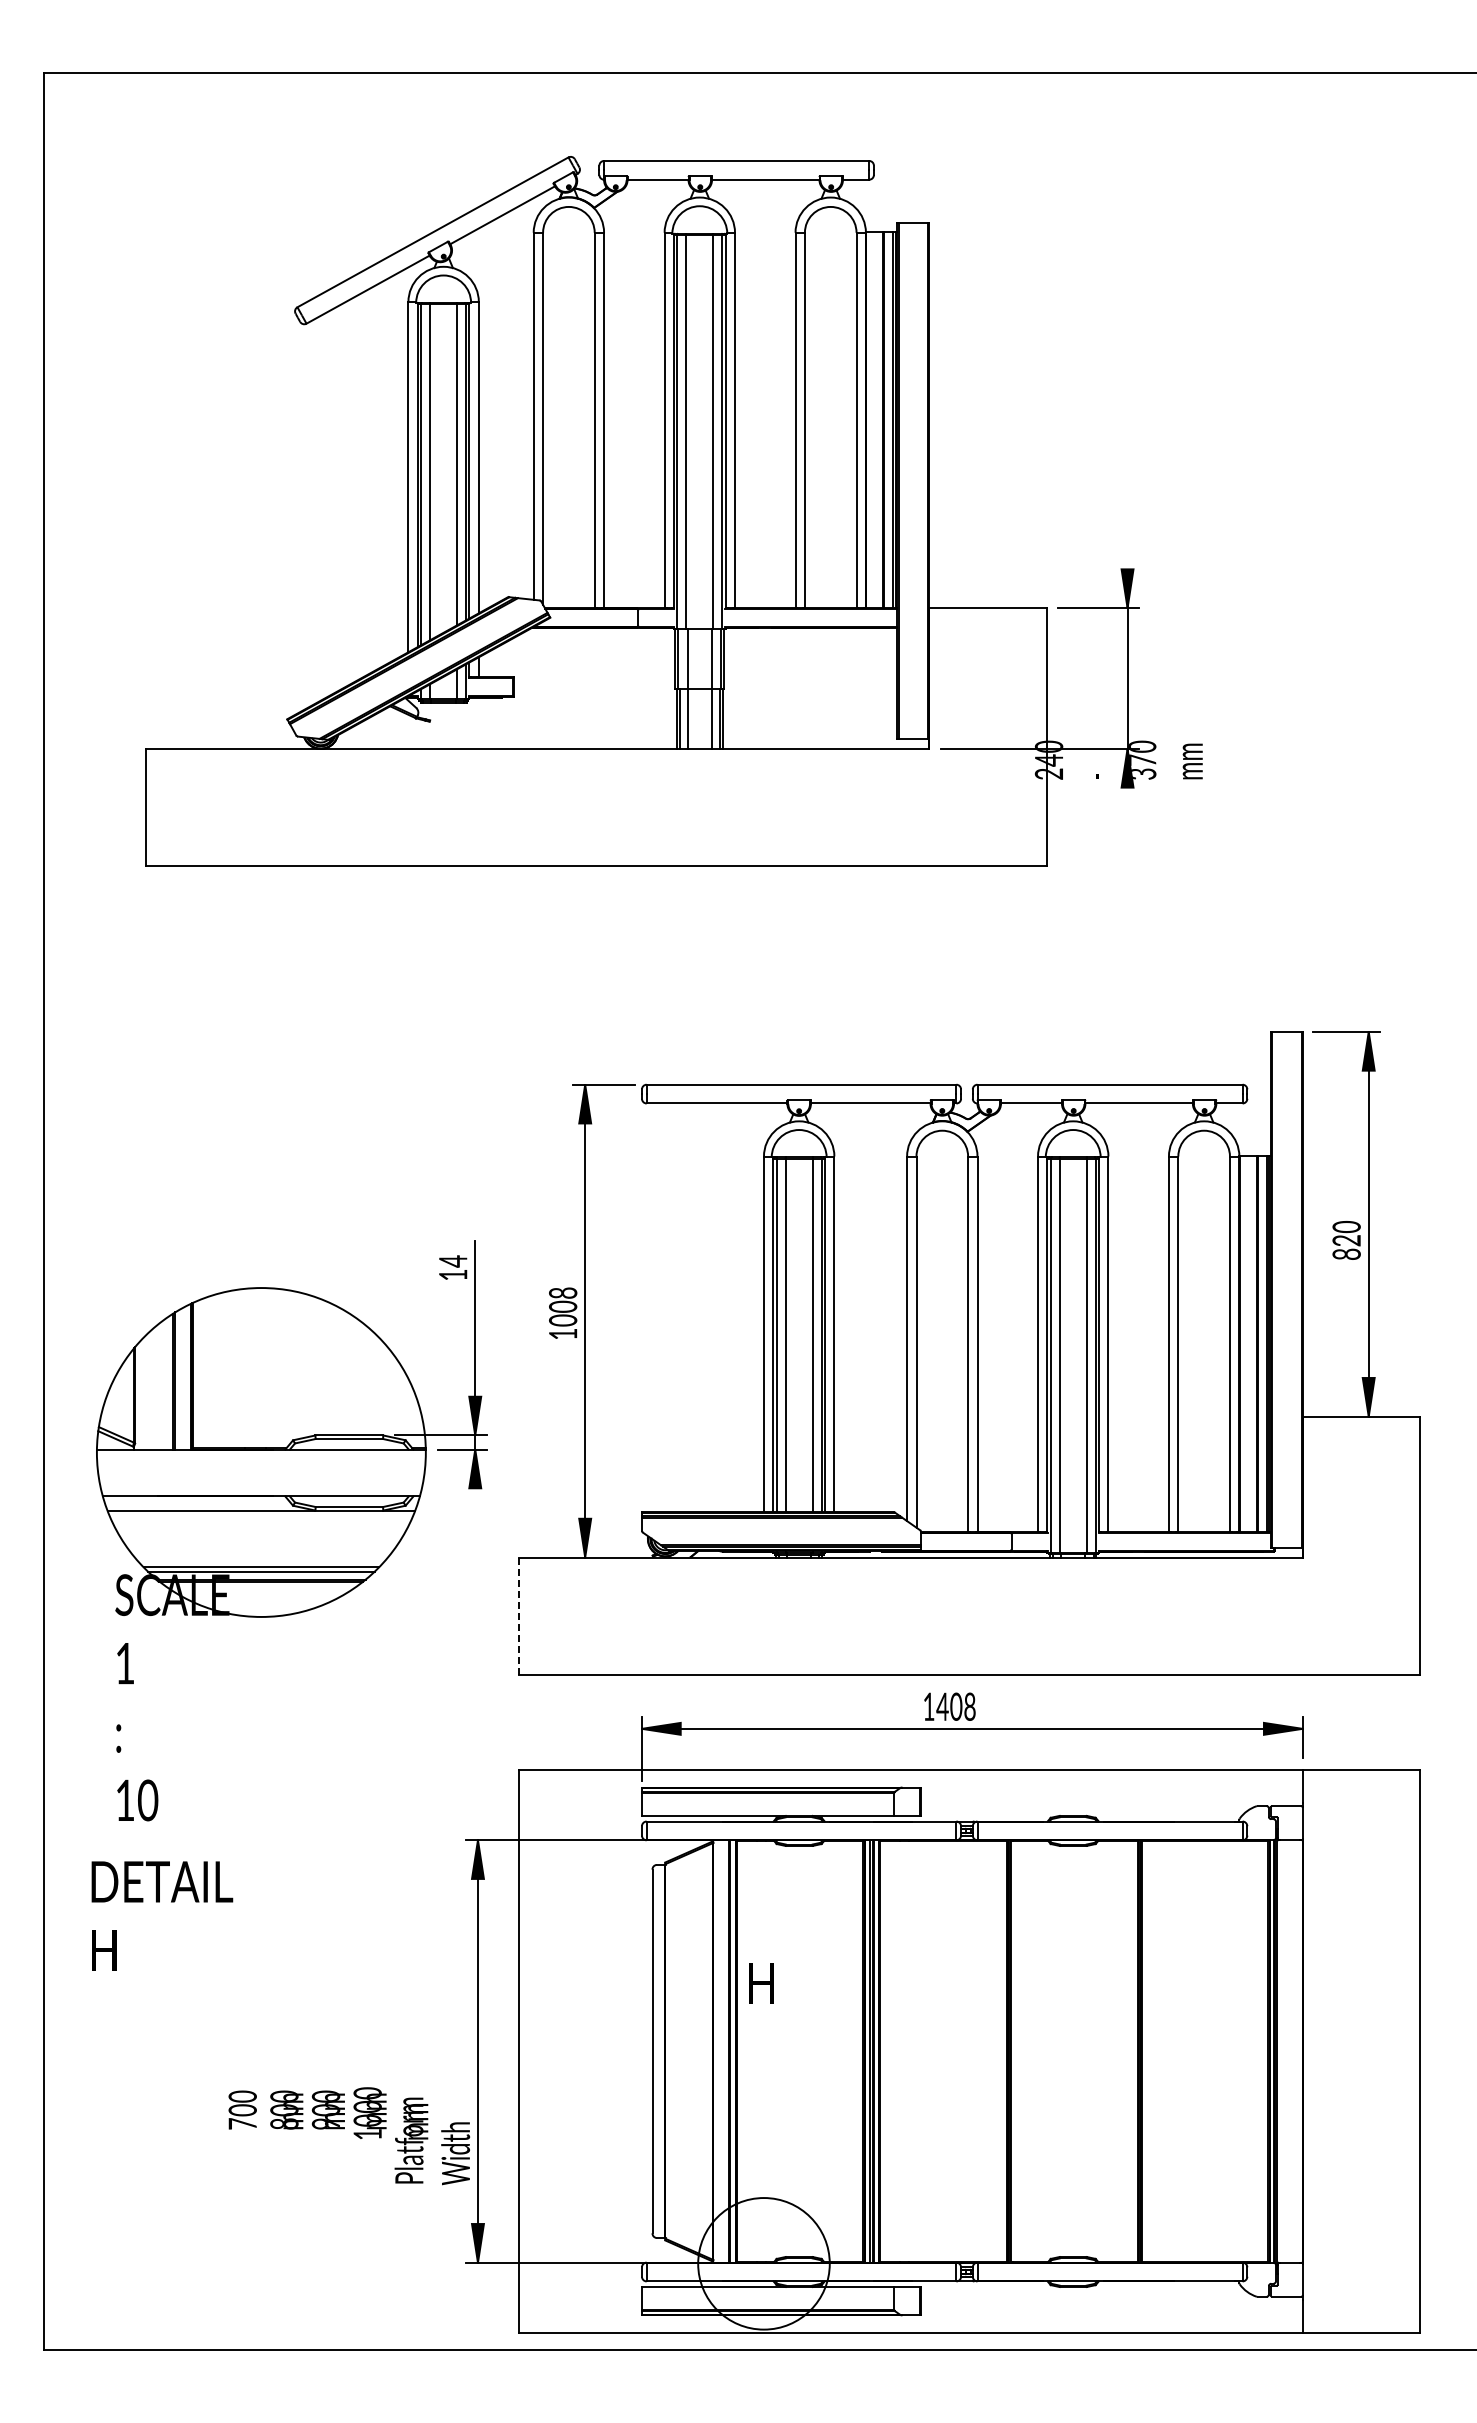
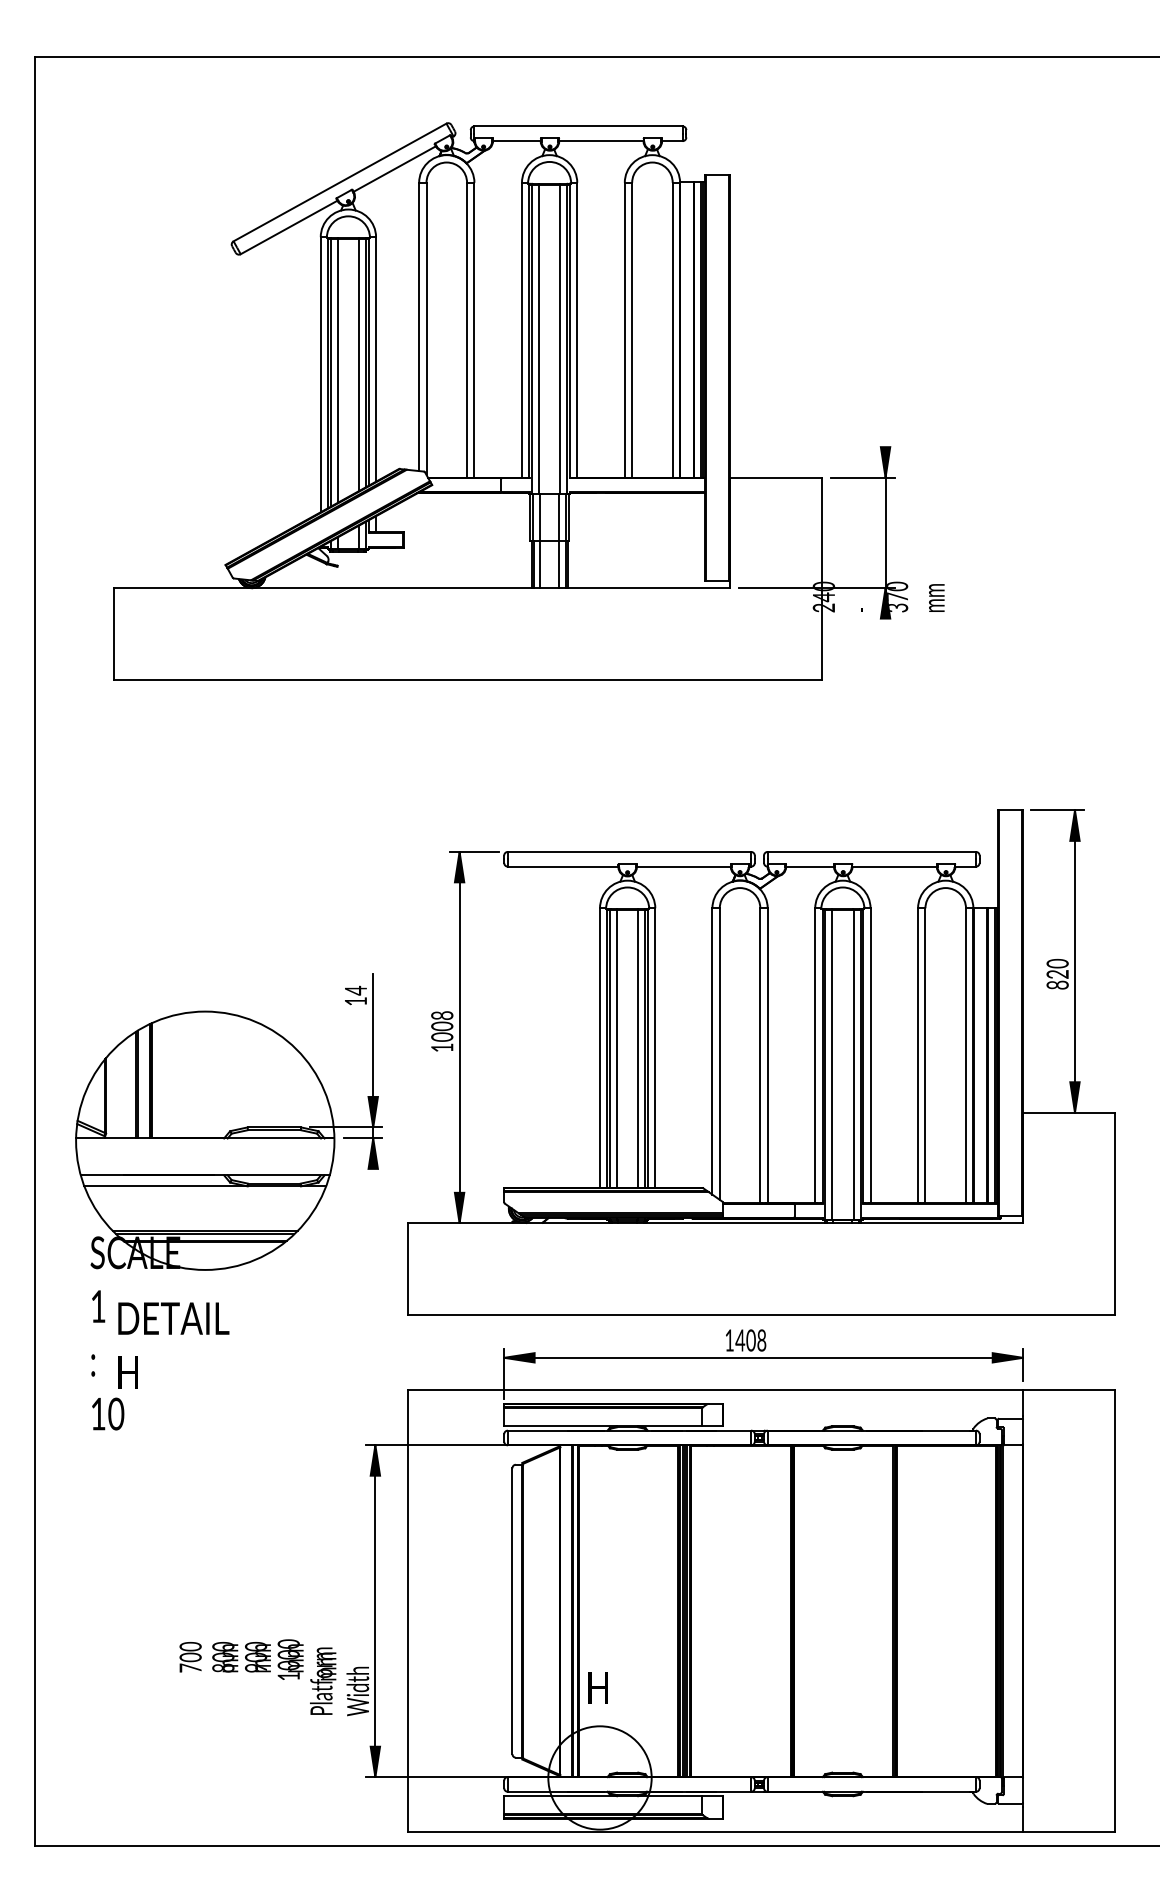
line: (519, 1616) -> (407, 1269), dashed -> solid
text: (162, 1915) -> (173, 1344), moved
text: (761, 1983) -> (598, 1688), moved

